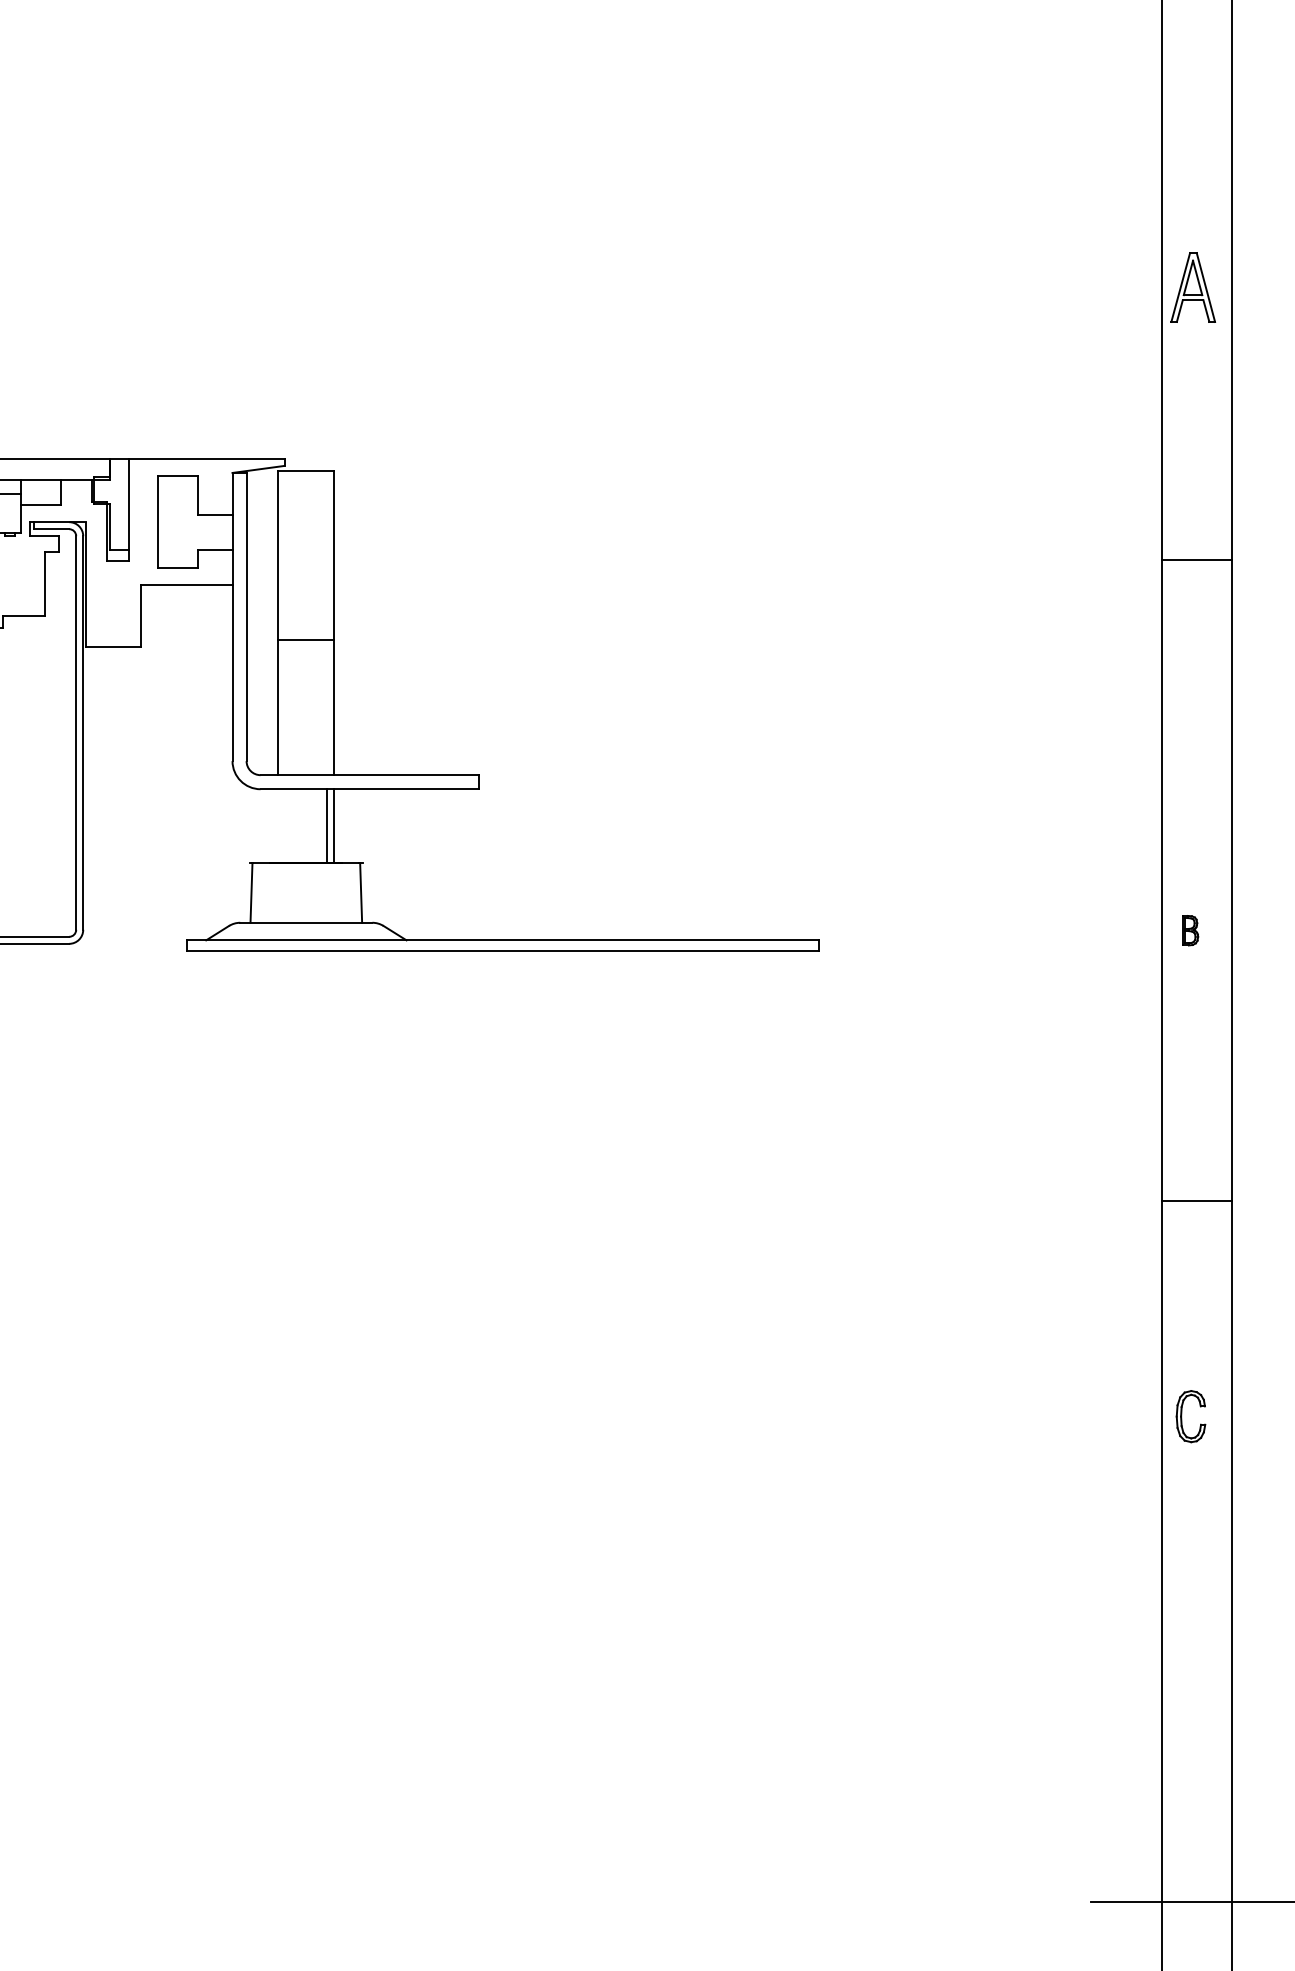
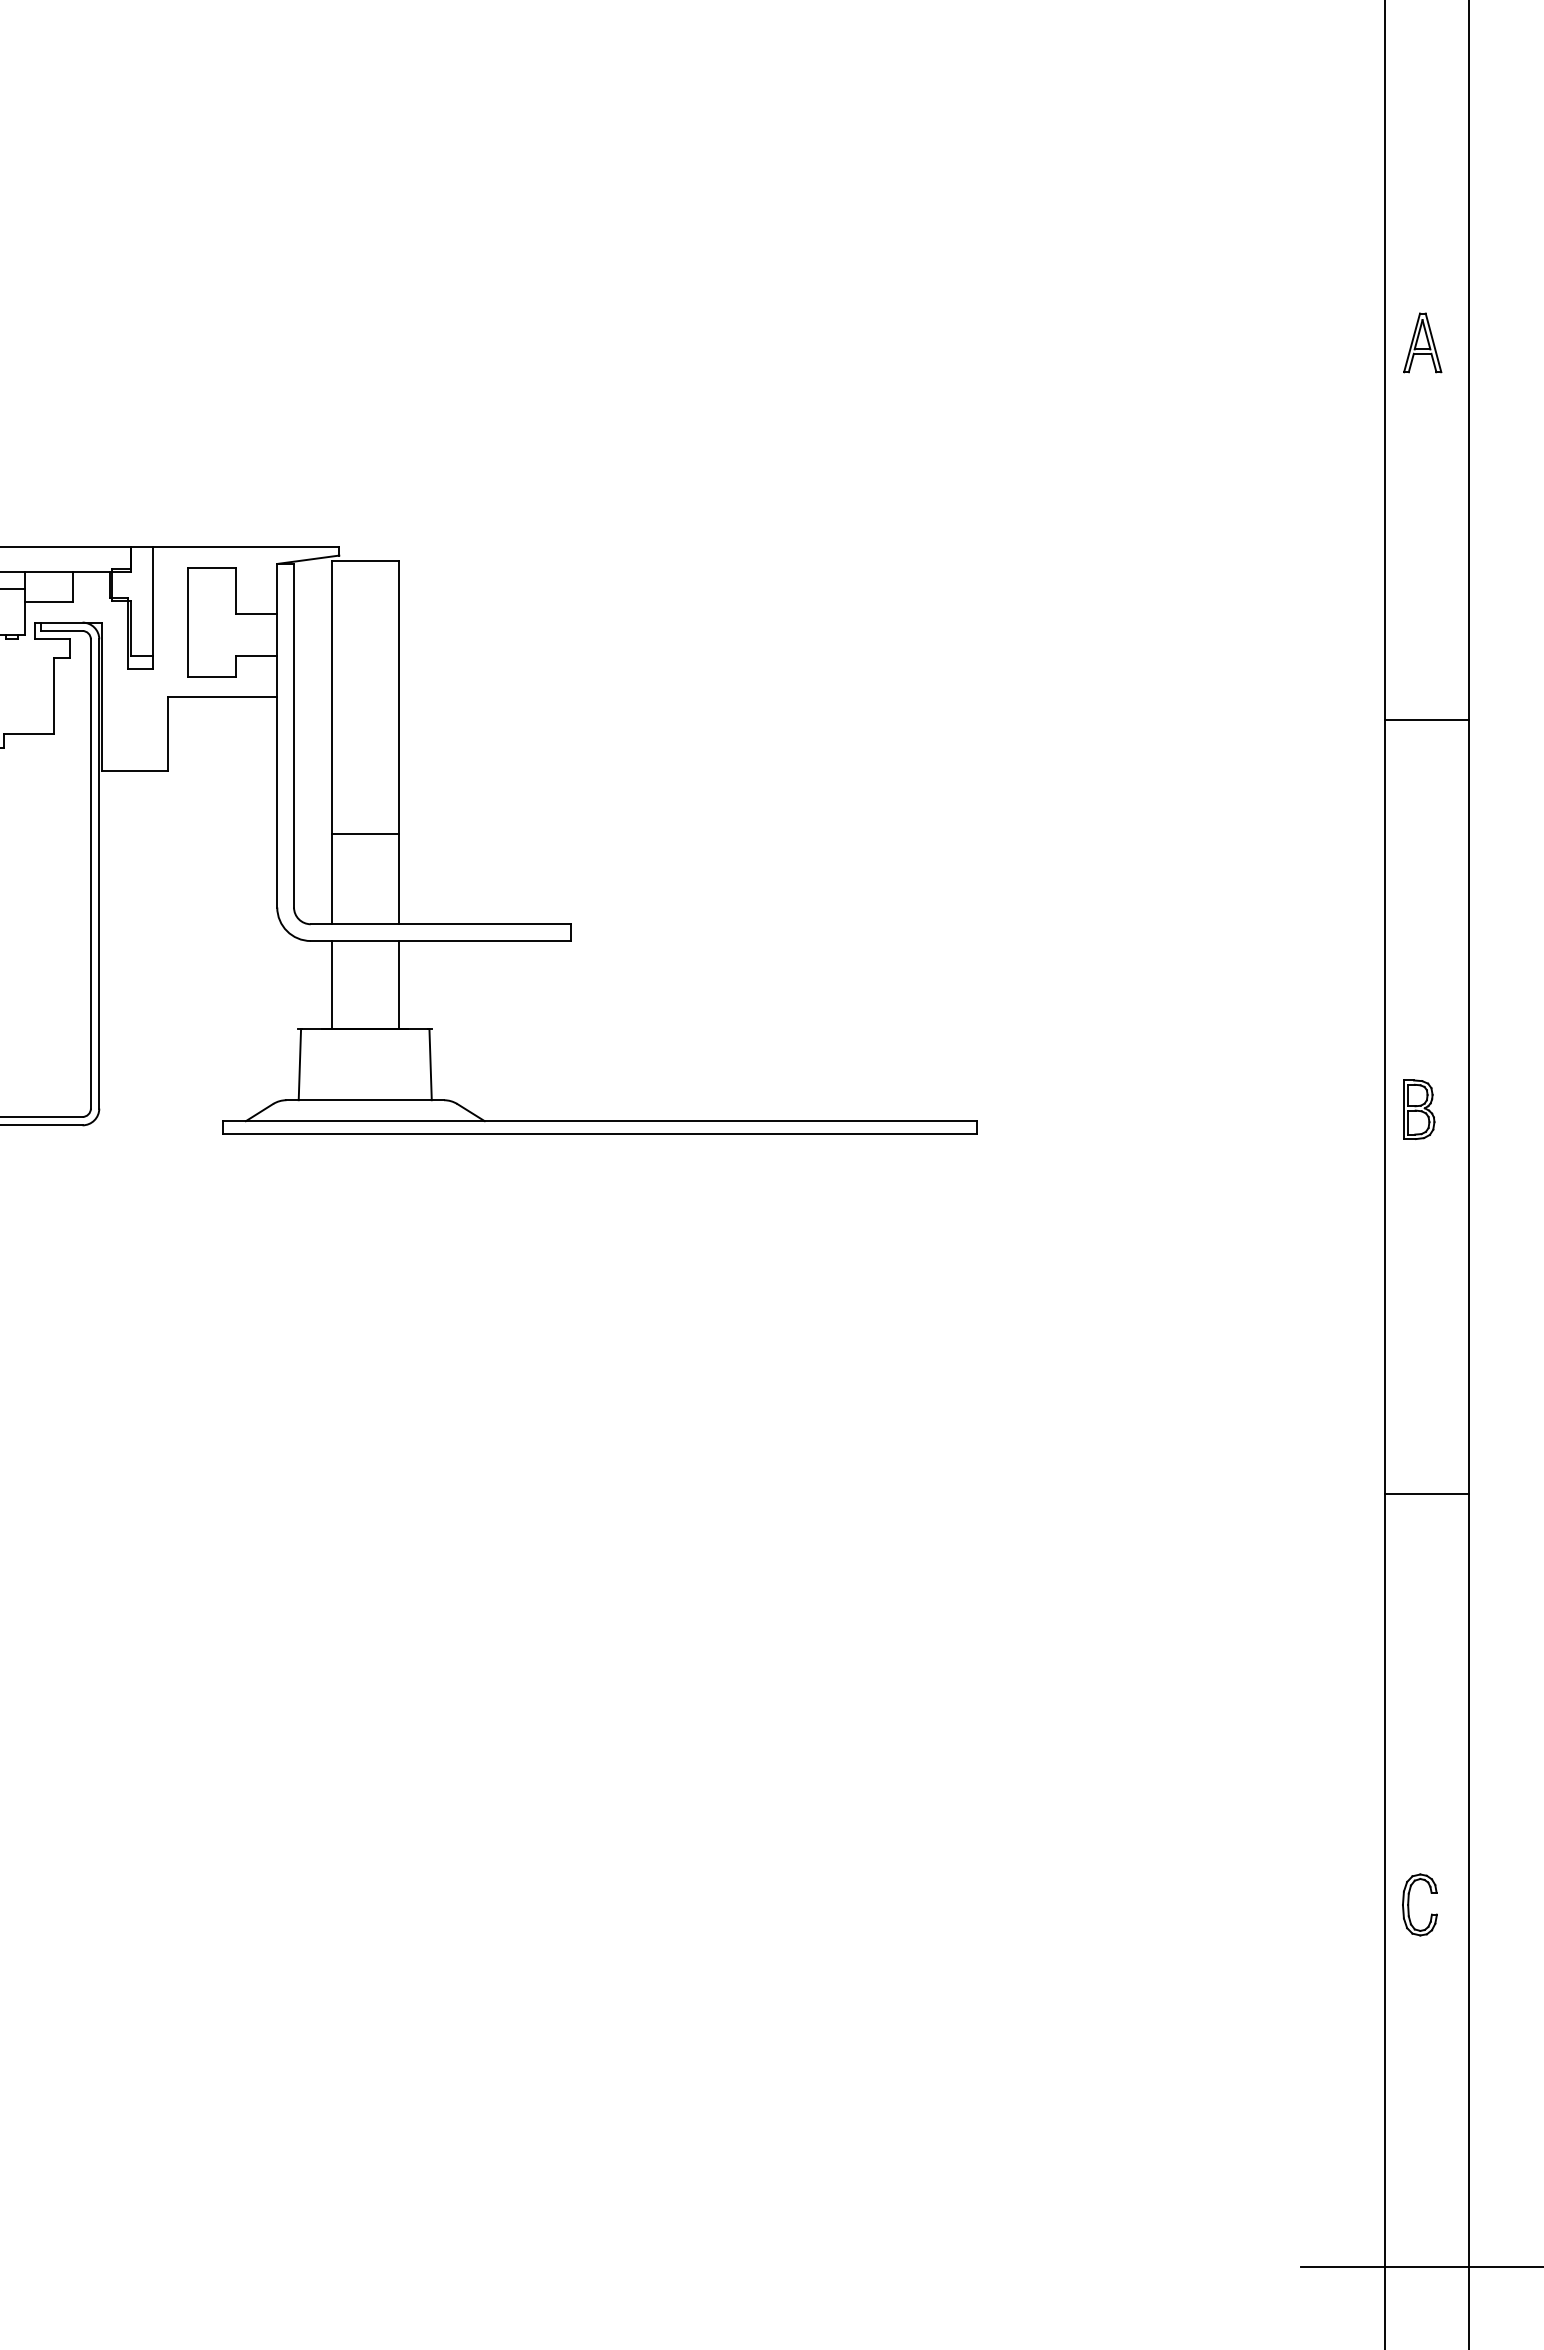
part: (1193, 287) -> (1422, 342), size x0.71
line: (1196, 559) -> (1426, 720), moved
line: (305, 639) -> (364, 833), moved
line: (326, 826) -> (331, 985), moved
part: (1190, 930) -> (1419, 1109), size x1.67
line: (1196, 1200) -> (1426, 1493), moved
part: (1182, 1416) -> (1409, 1904), moved

